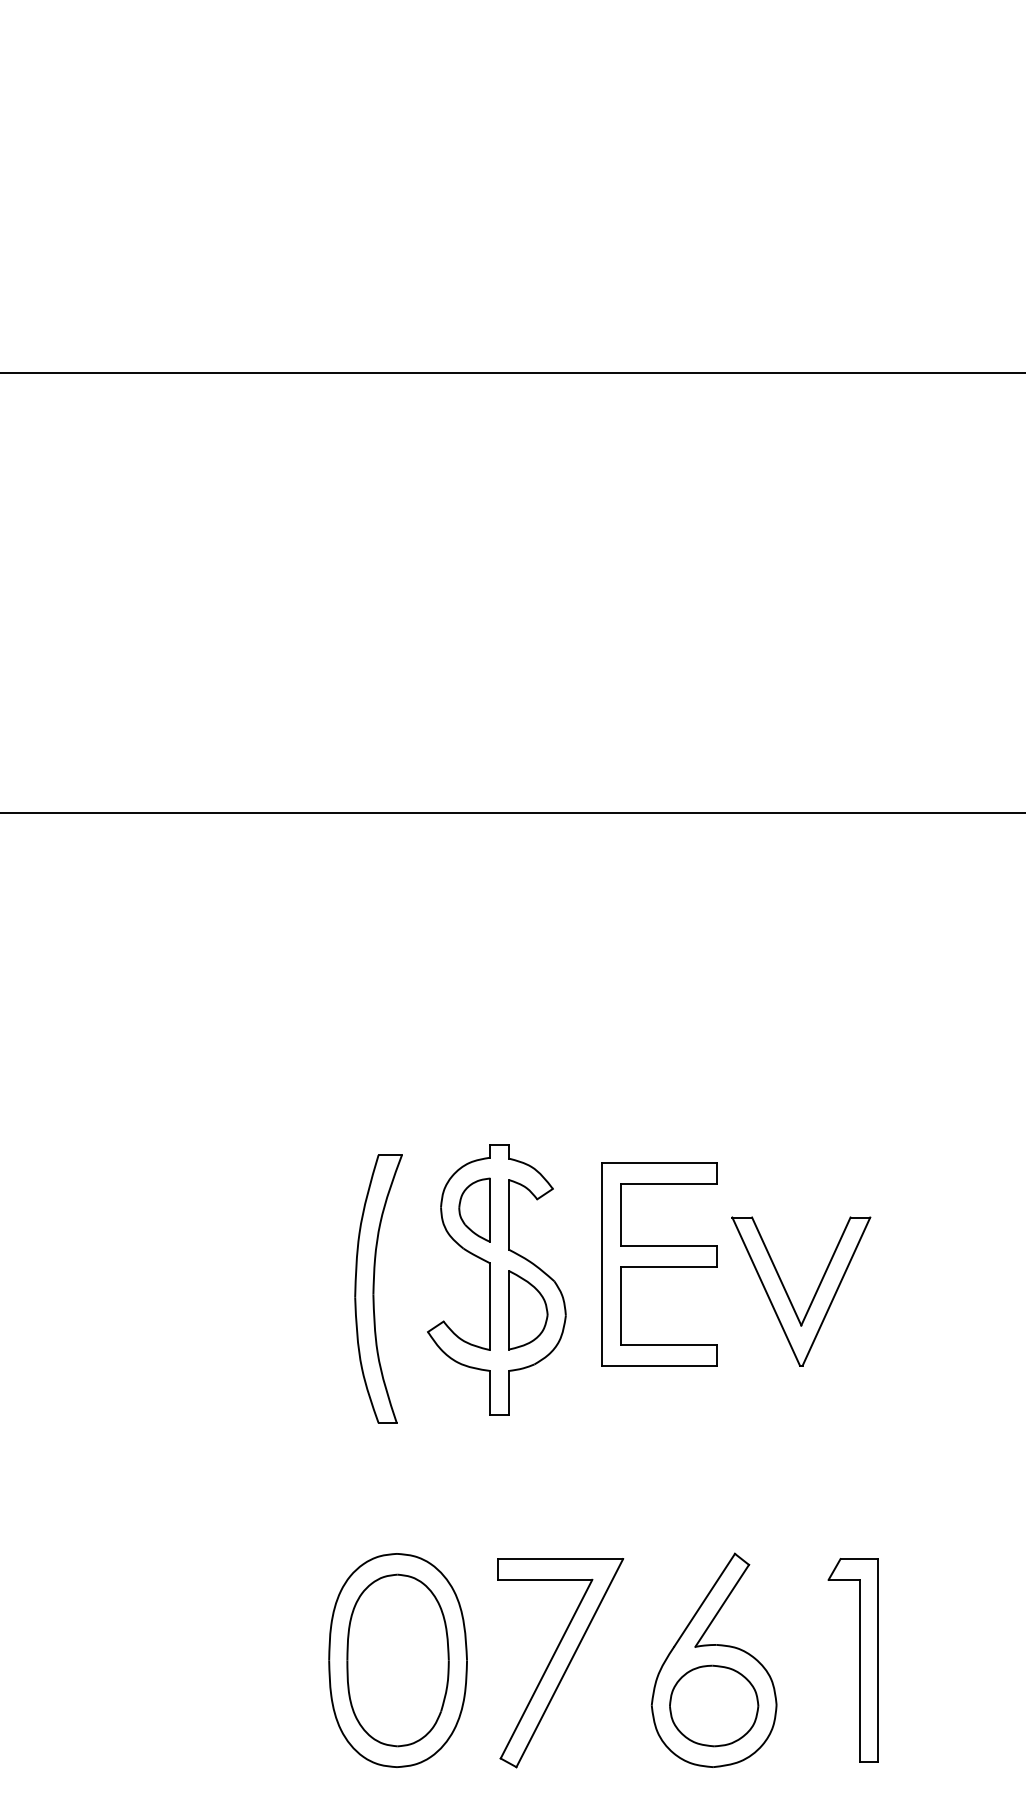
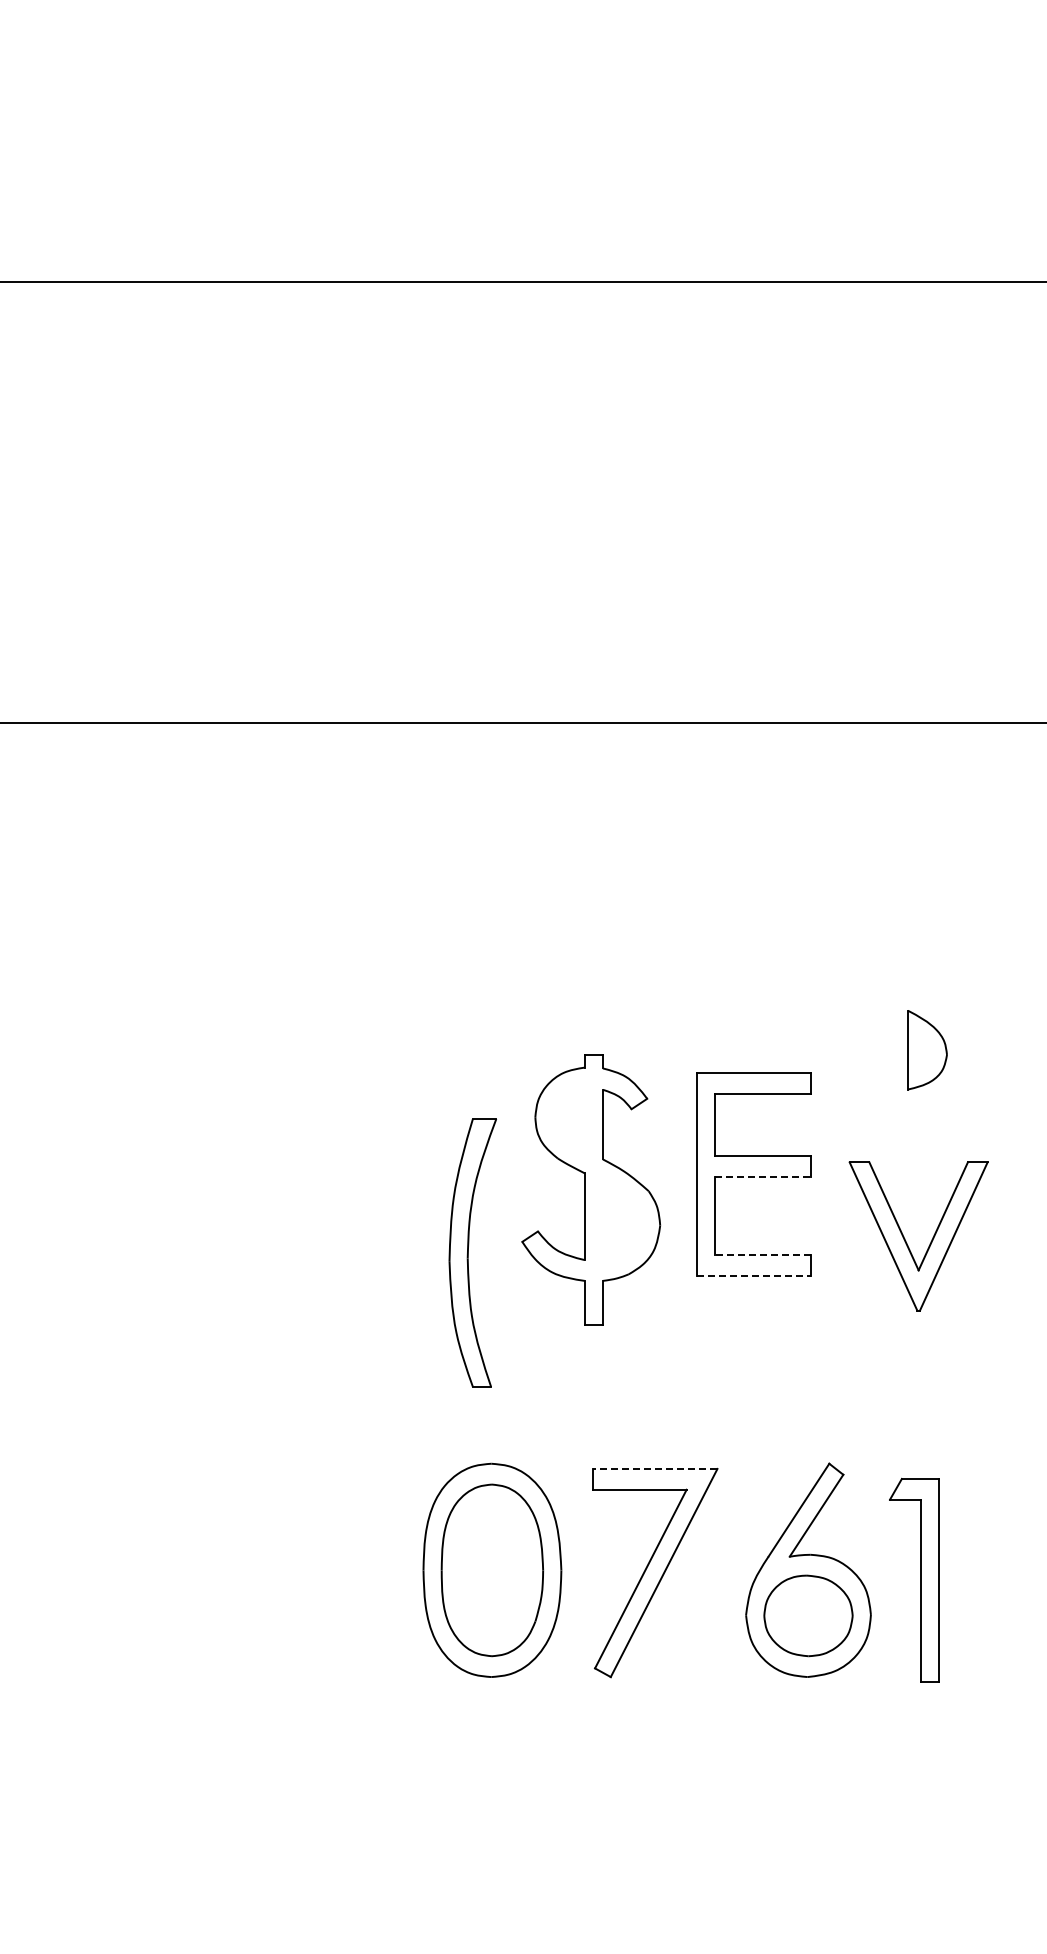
part: (474, 1209) -> (568, 1119), removed
line: (669, 1266) -> (763, 1176), solid -> dashed
part: (378, 1288) -> (472, 1252), moved
part: (789, 1296) -> (906, 1241), moved
part: (528, 1310) -> (927, 1050), moved
line: (668, 1344) -> (762, 1254), solid -> dashed
line: (660, 1365) -> (754, 1275), solid -> dashed
line: (560, 1558) -> (654, 1468), solid -> dashed
part: (853, 1659) -> (914, 1579), moved

